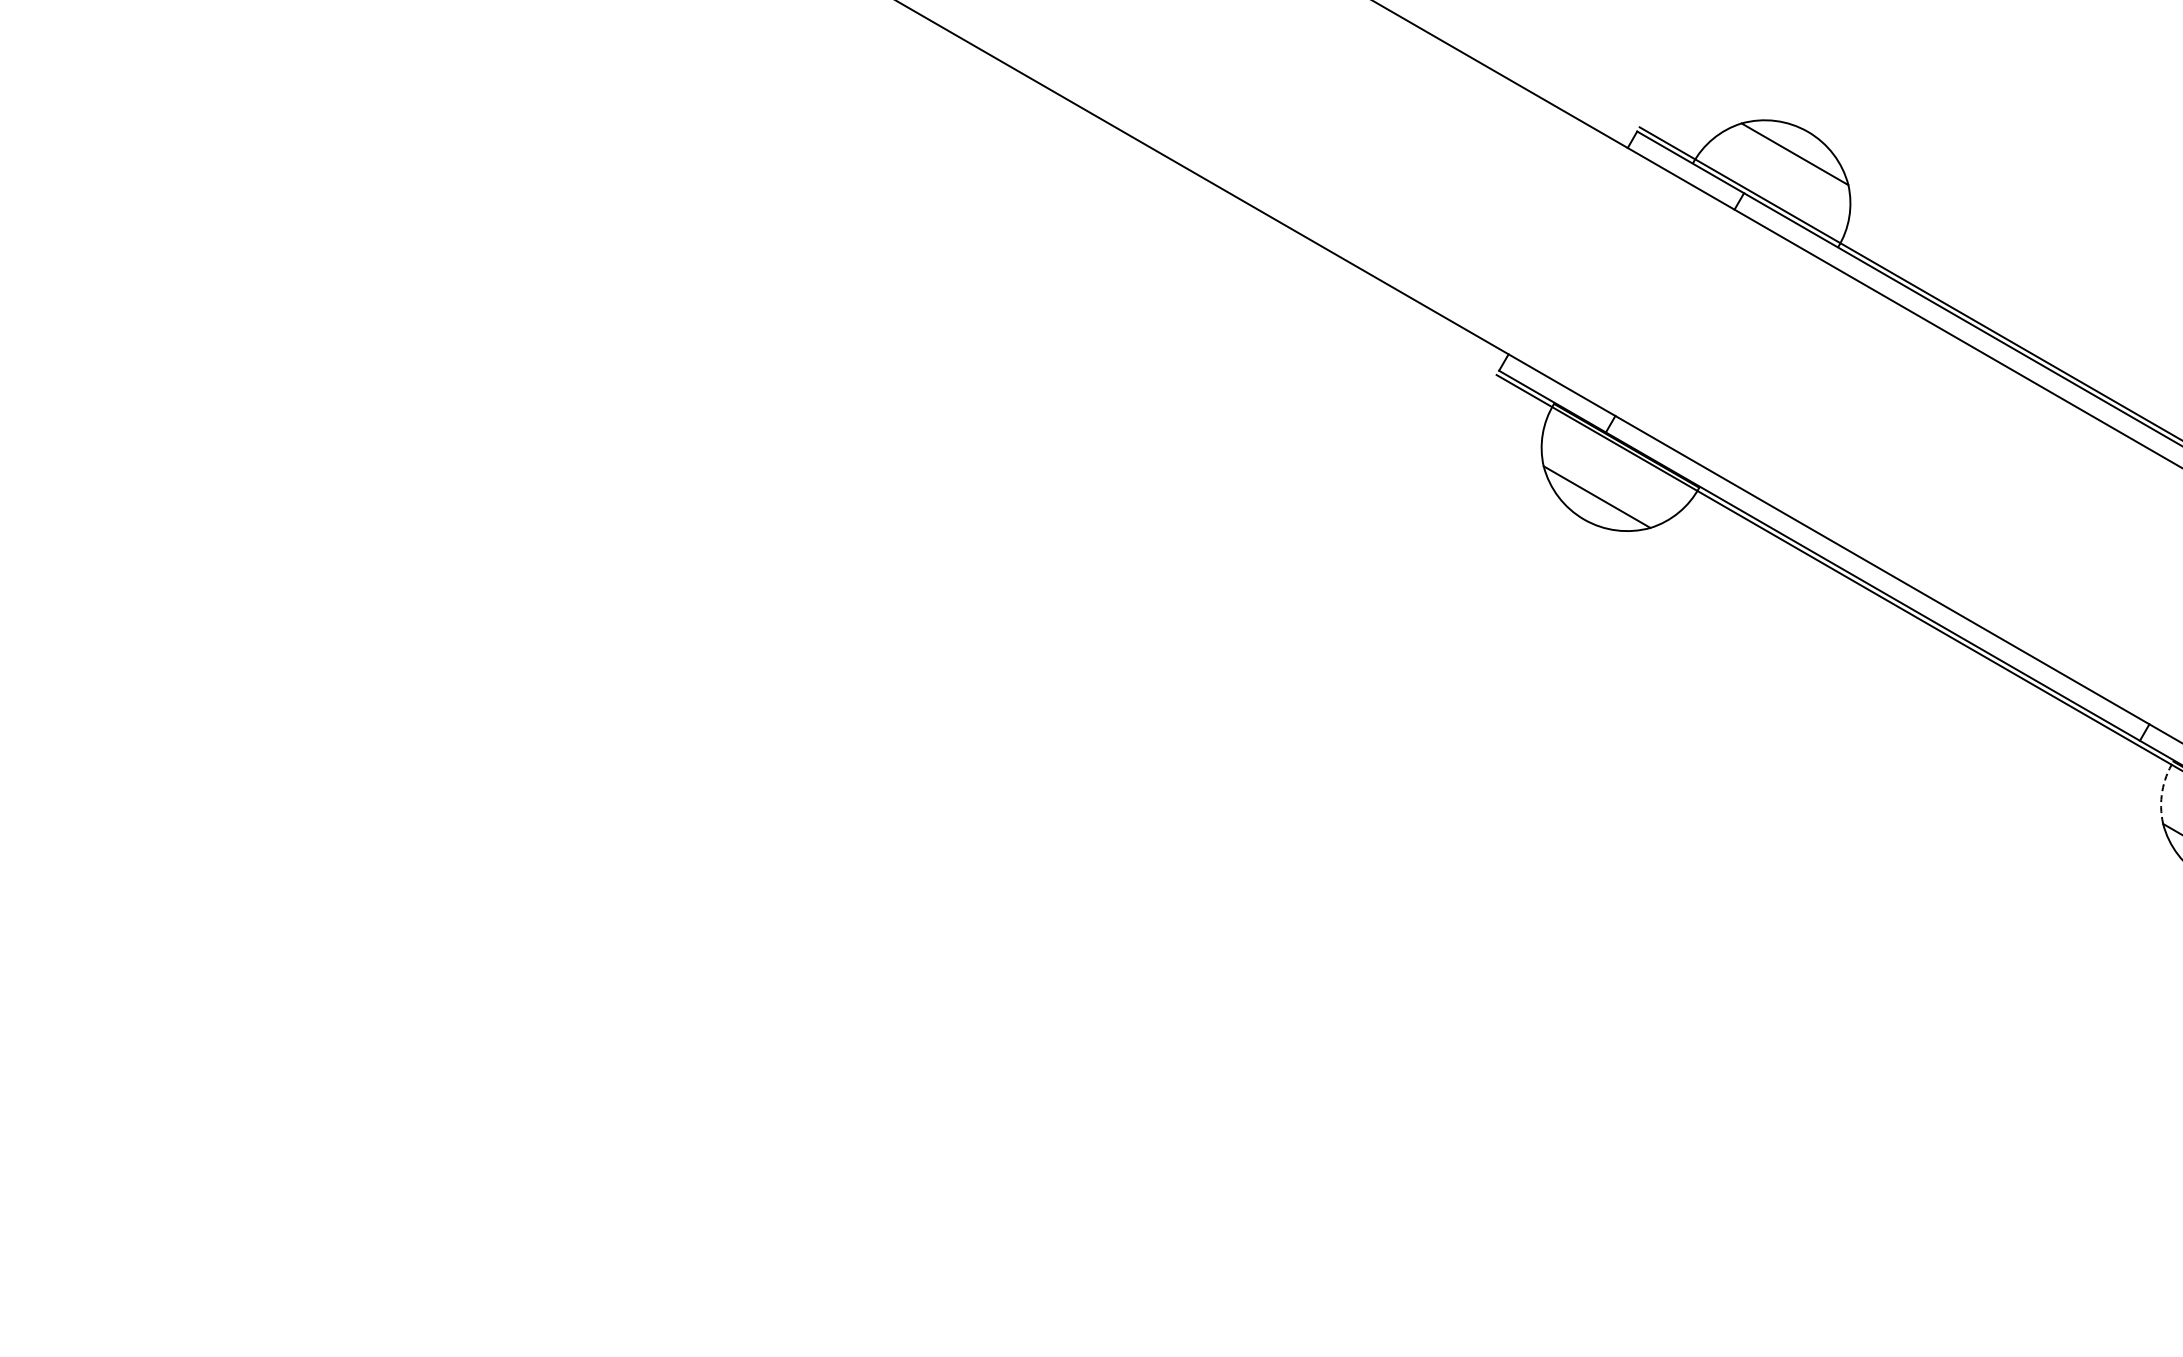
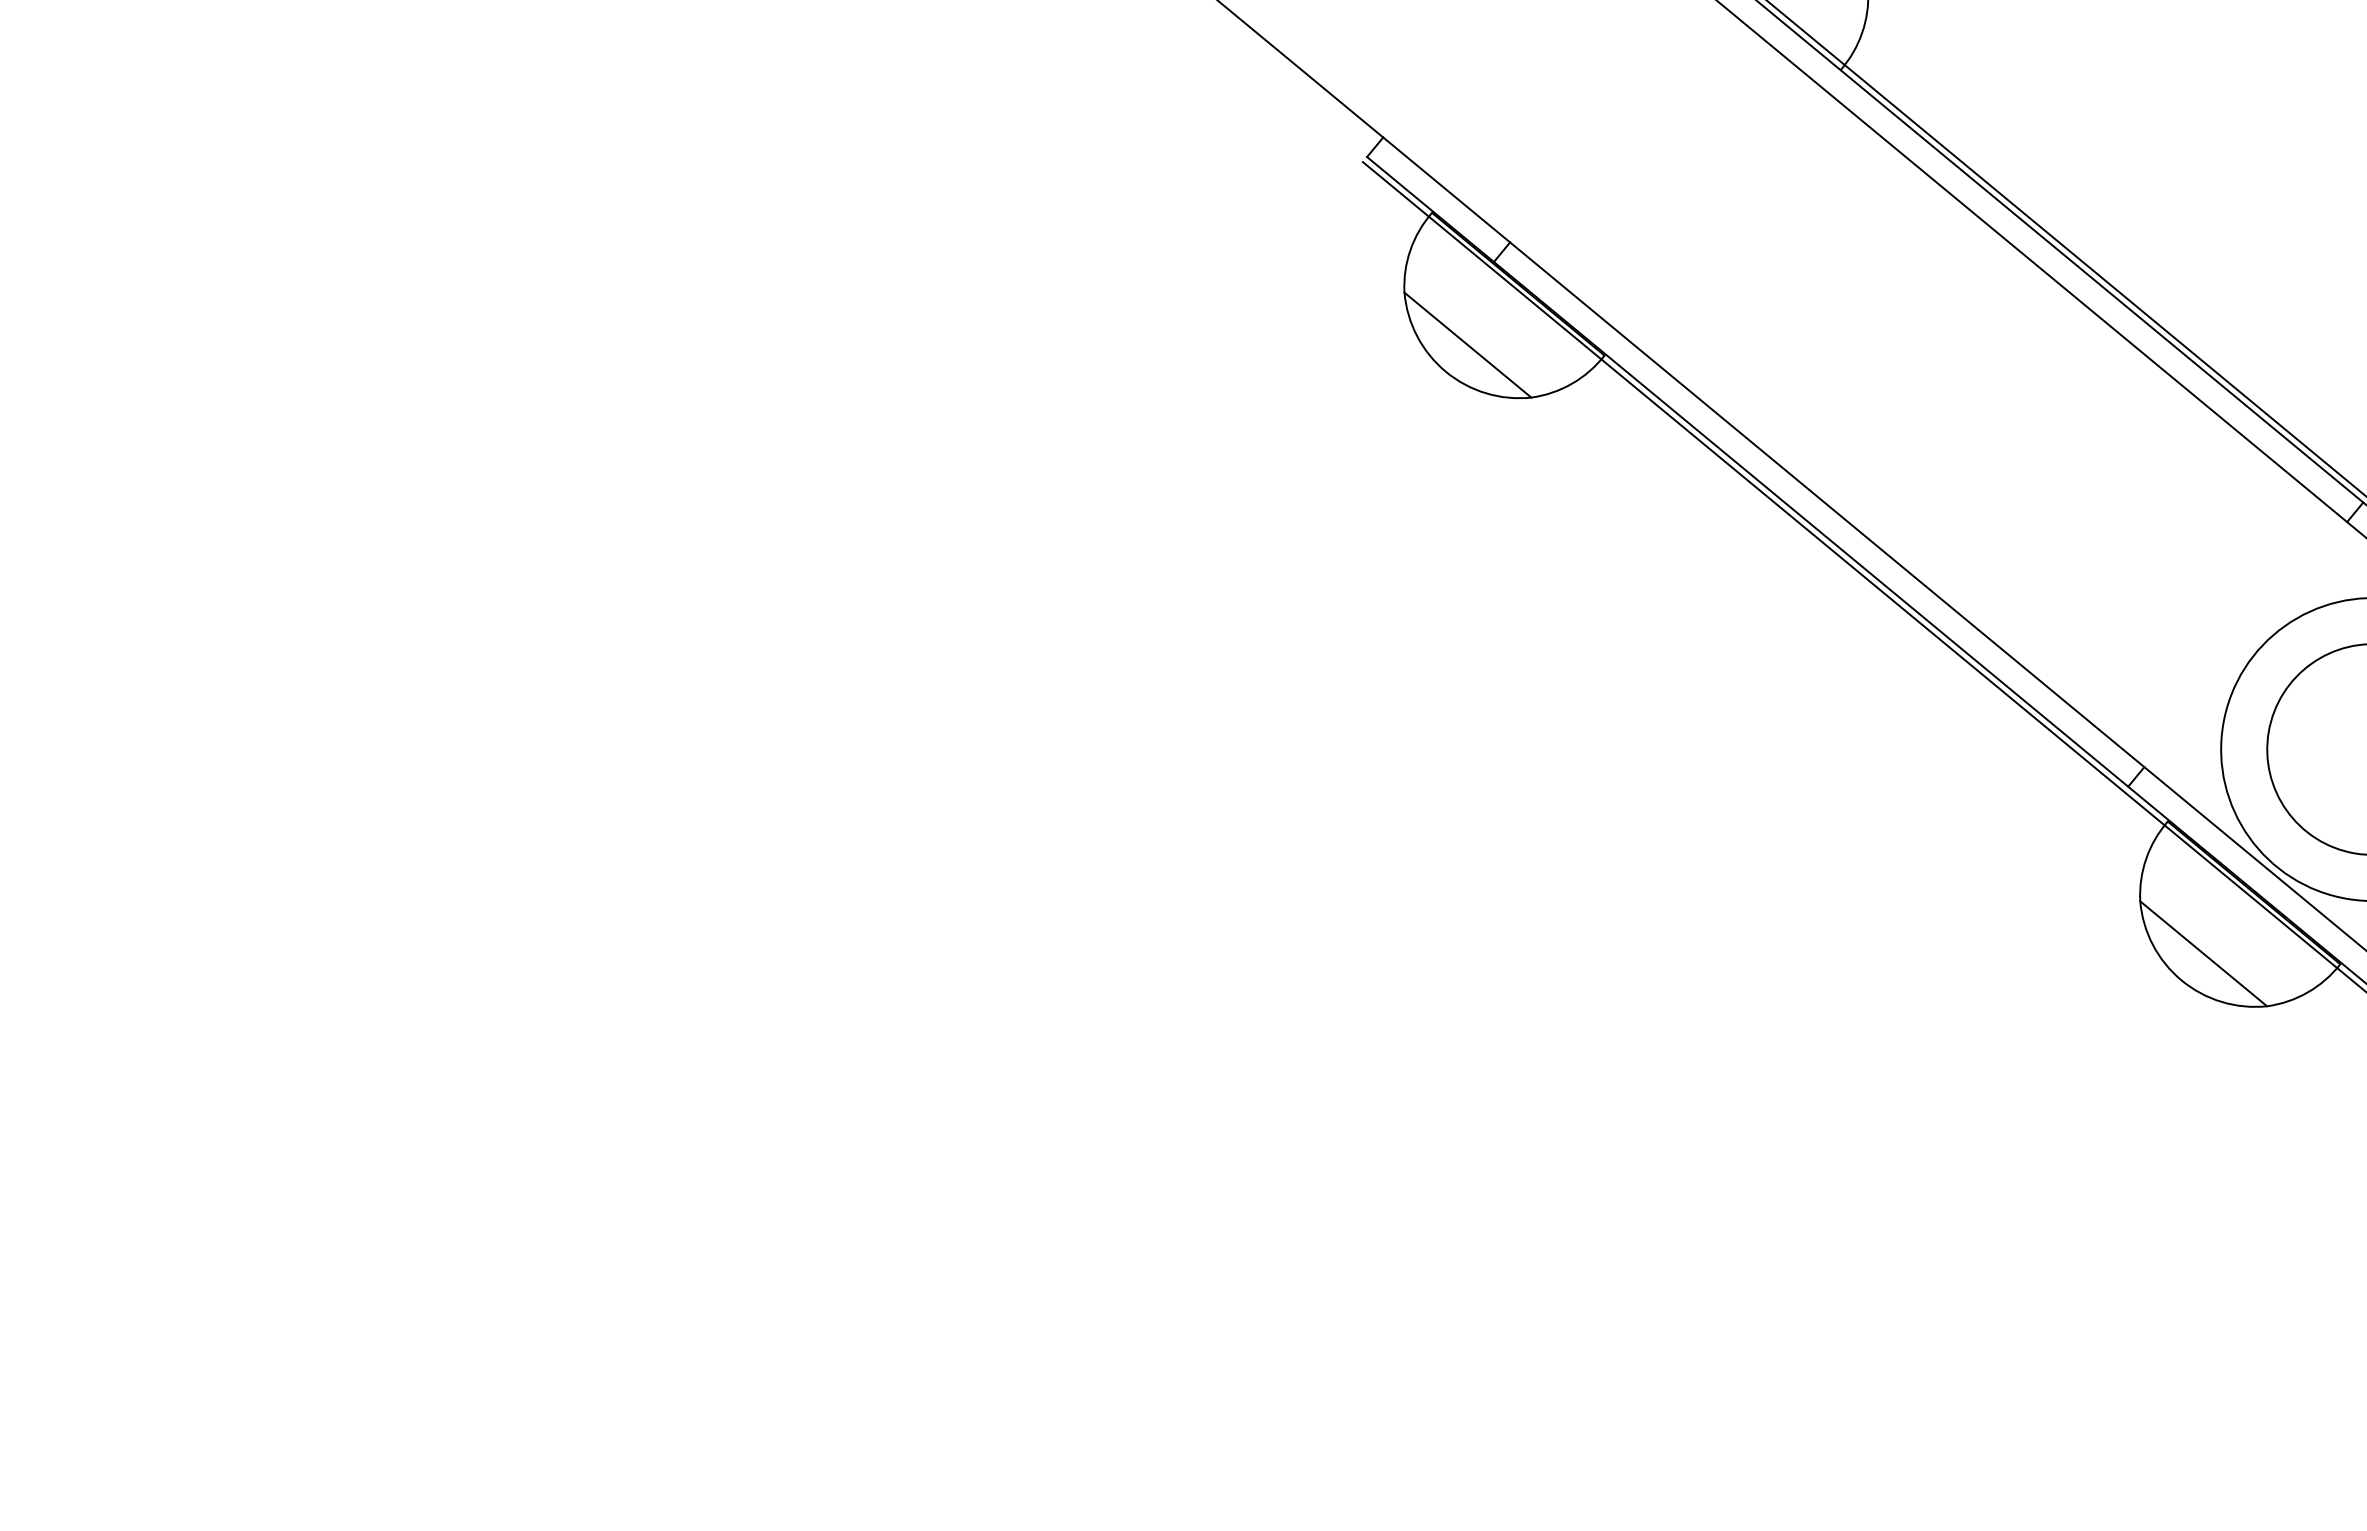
arc: (2162, 791) -> (2146, 858), dashed -> solid

